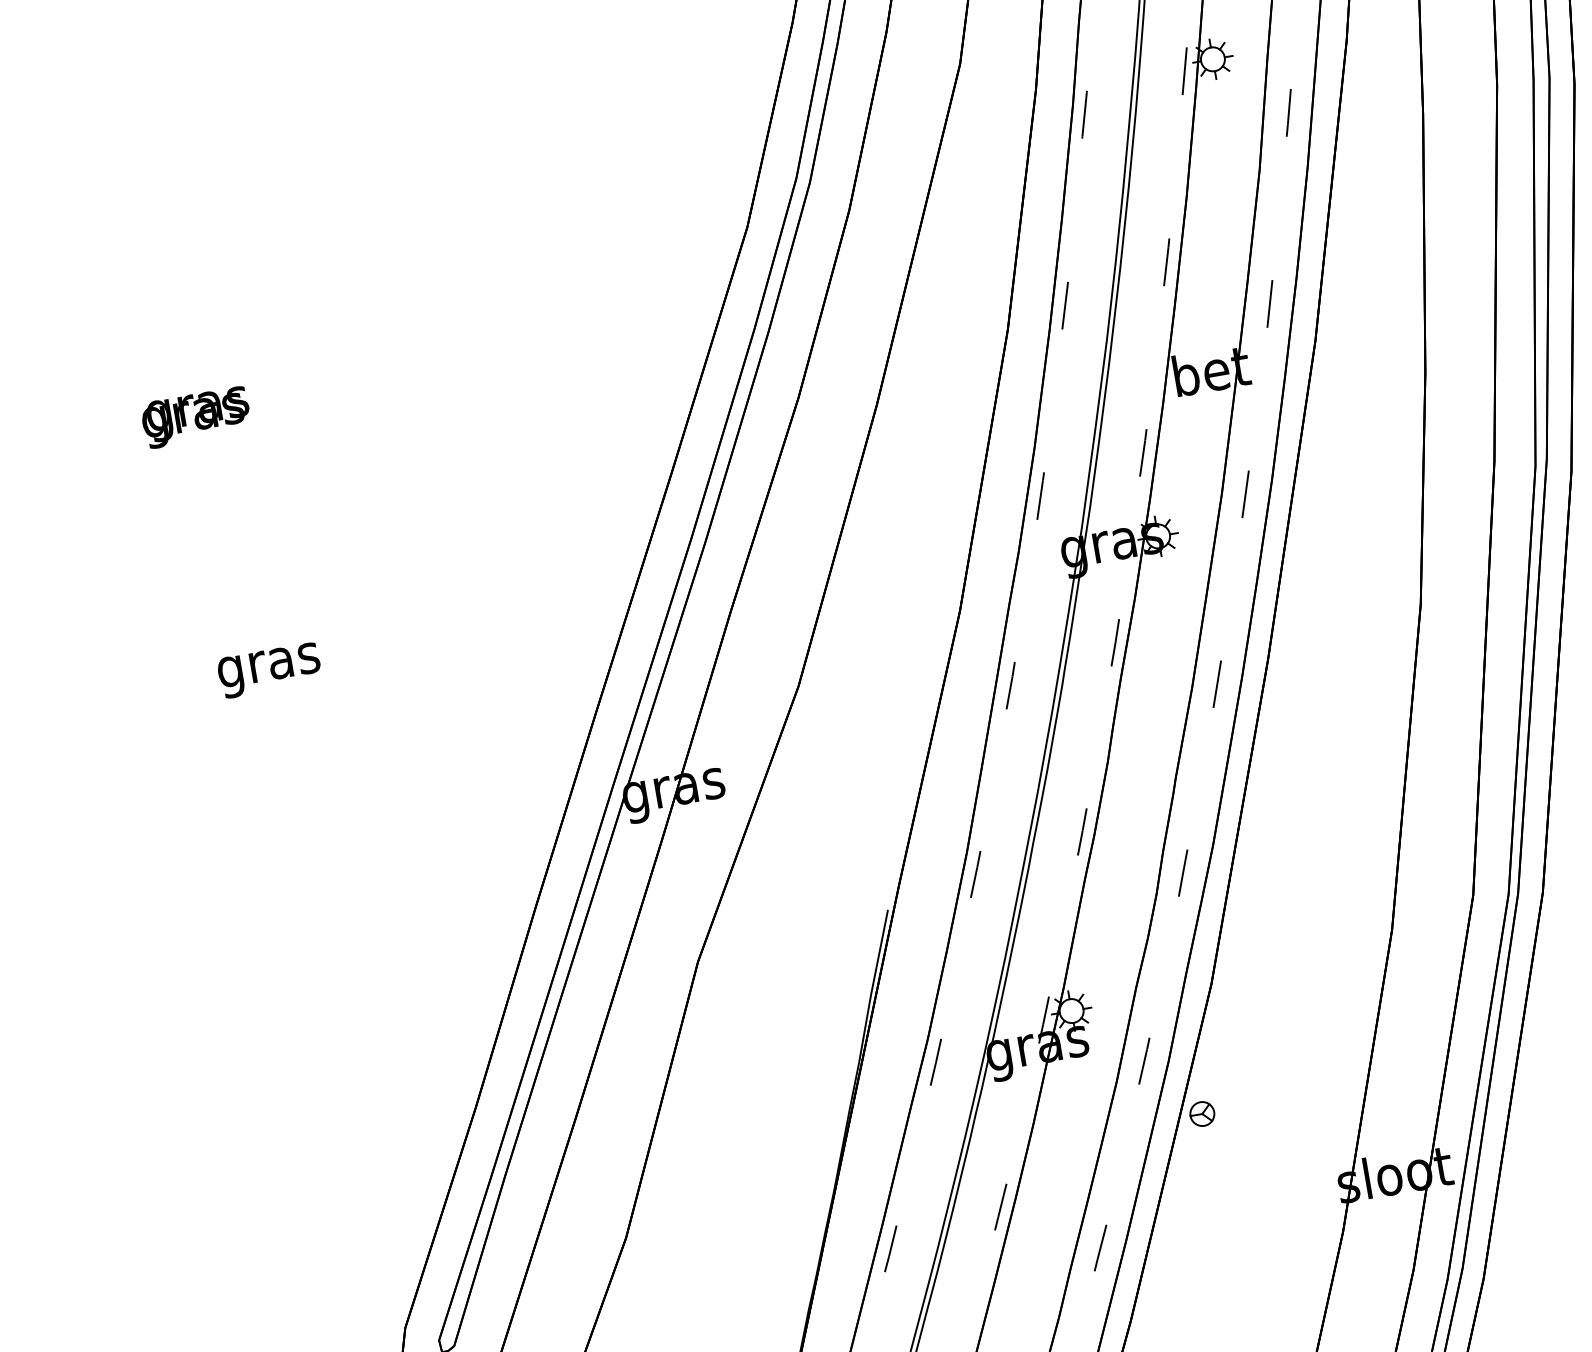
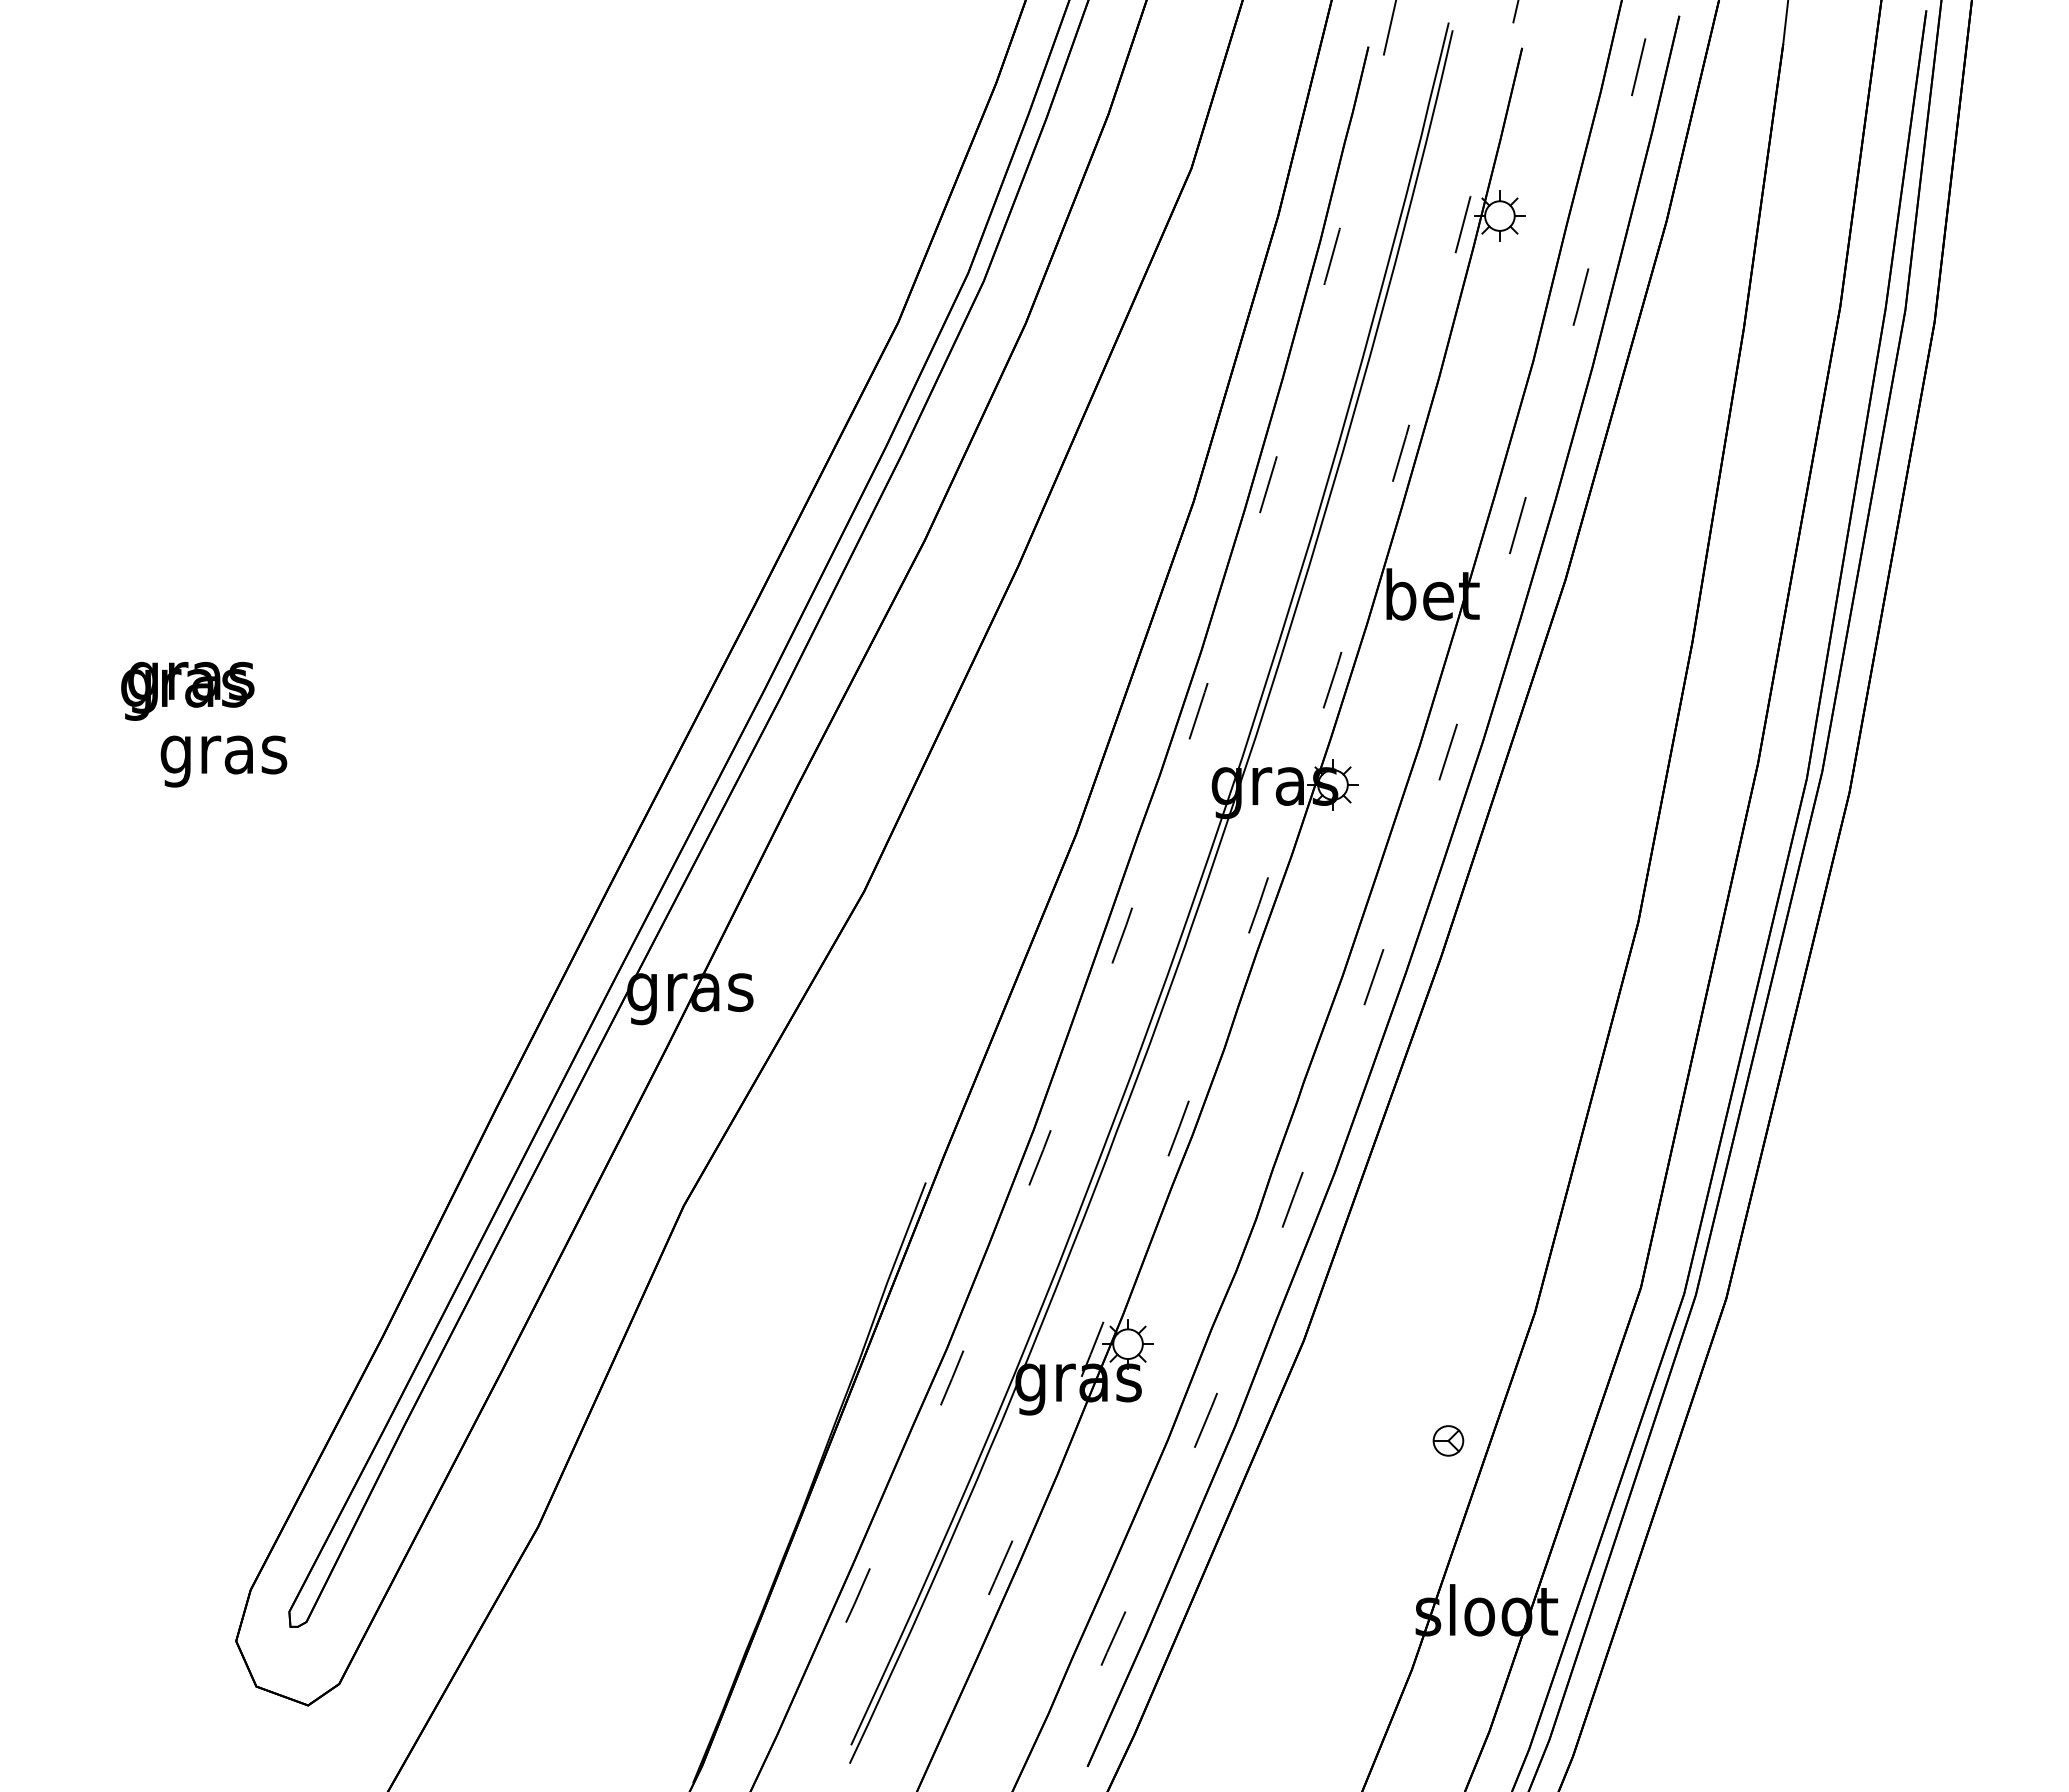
text: (196, 417) -> (187, 691), moved
part: (1202, 1113) -> (1448, 1440), moved

